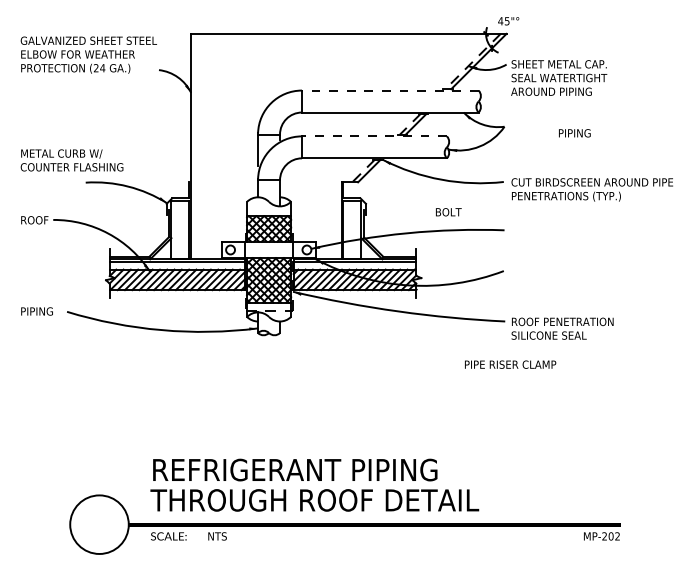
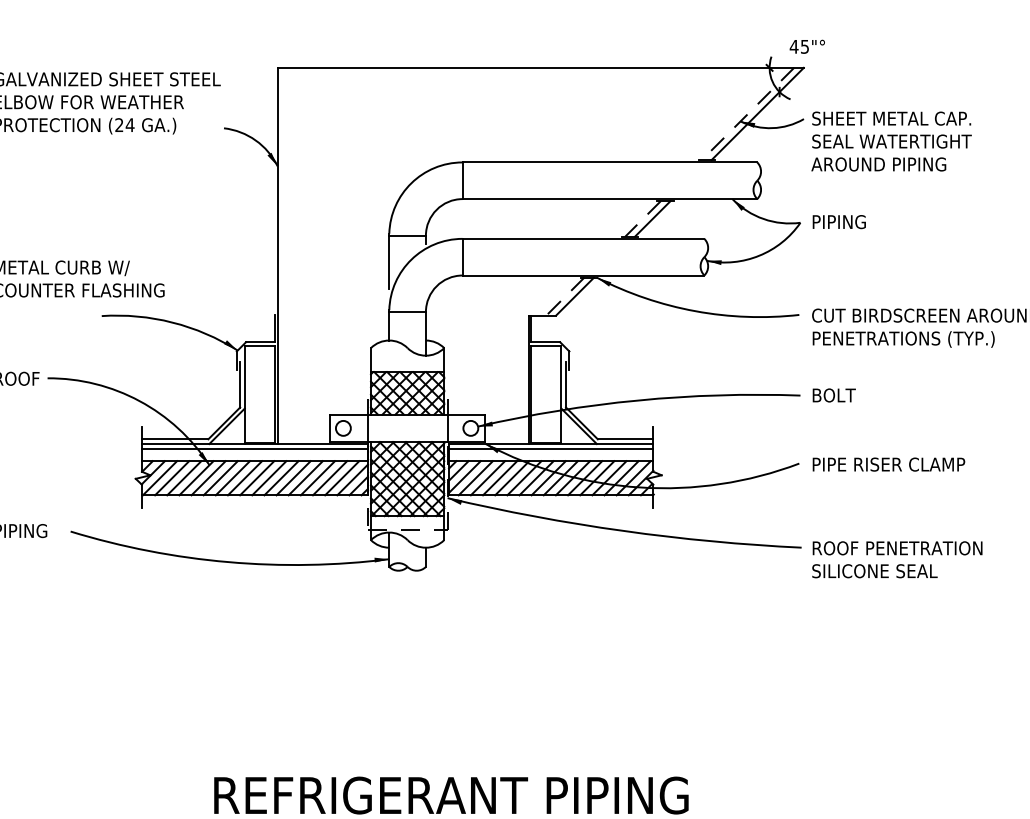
line: (389, 90) -> (608, 162), dashed -> solid
text: (574, 133) -> (838, 222), moved
line: (373, 136) -> (581, 239), dashed -> solid
text: (448, 212) -> (833, 395), moved
text: (510, 364) -> (888, 464), moved

